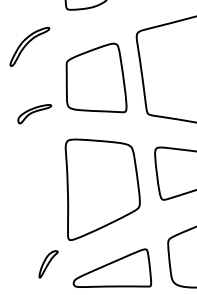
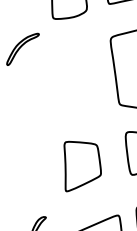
part: (96, 77) -> (77, 74), removed
part: (34, 114) -> (26, 104), removed
part: (102, 189) -> (82, 166), size x0.6

